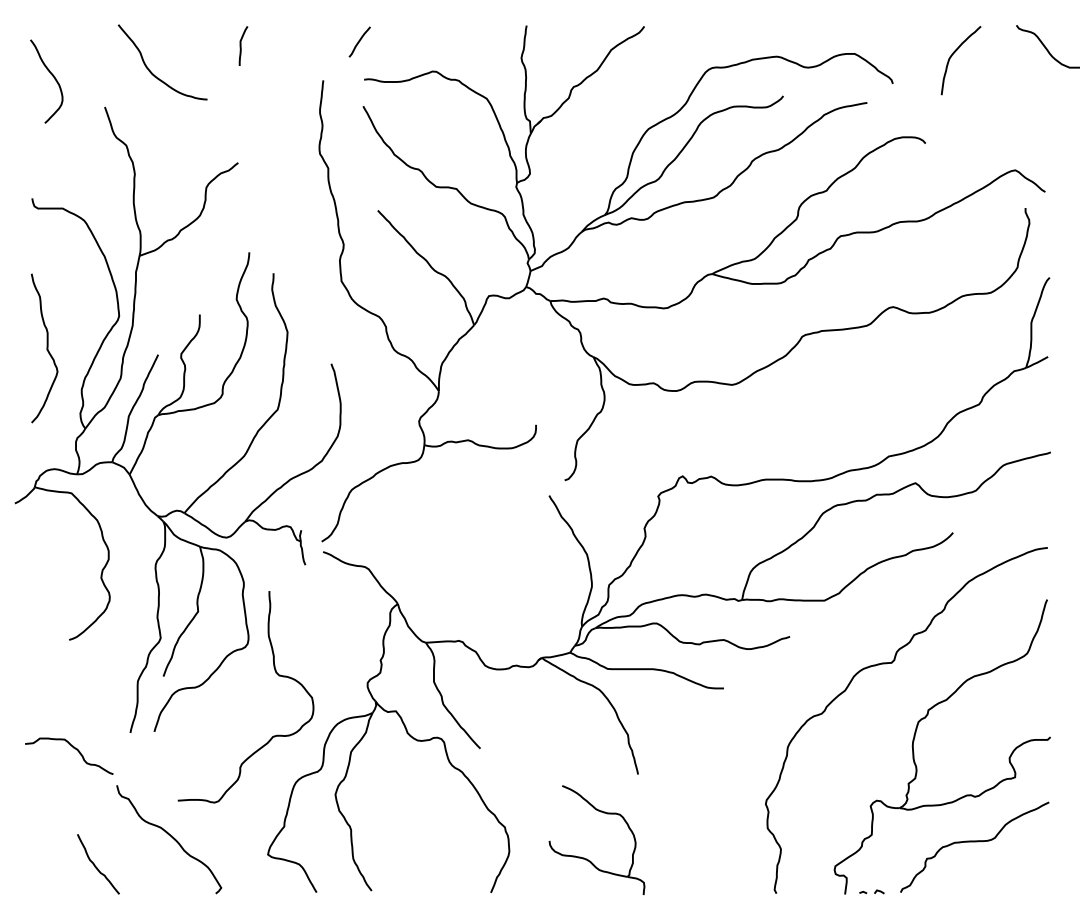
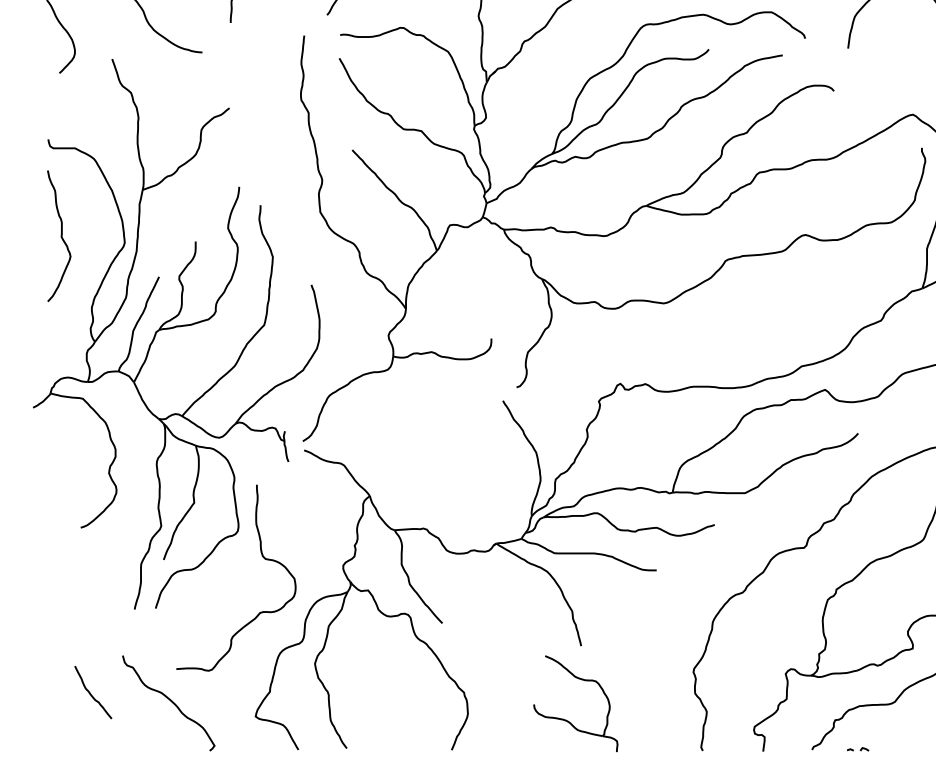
curve: (46, 348) -> (60, 236), moved
curve: (73, 748) -> (84, 623), removed
part: (586, 858) -> (566, 719), moved
curve: (96, 866) -> (91, 694), moved
part: (871, 891) -> (857, 748), moved

